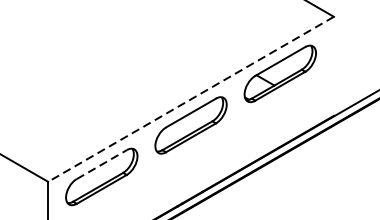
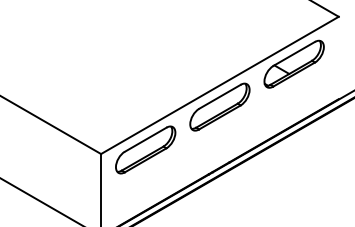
line: (190, 99) -> (219, 85), dashed -> solid
line: (102, 164) -> (146, 139), dashed -> solid

